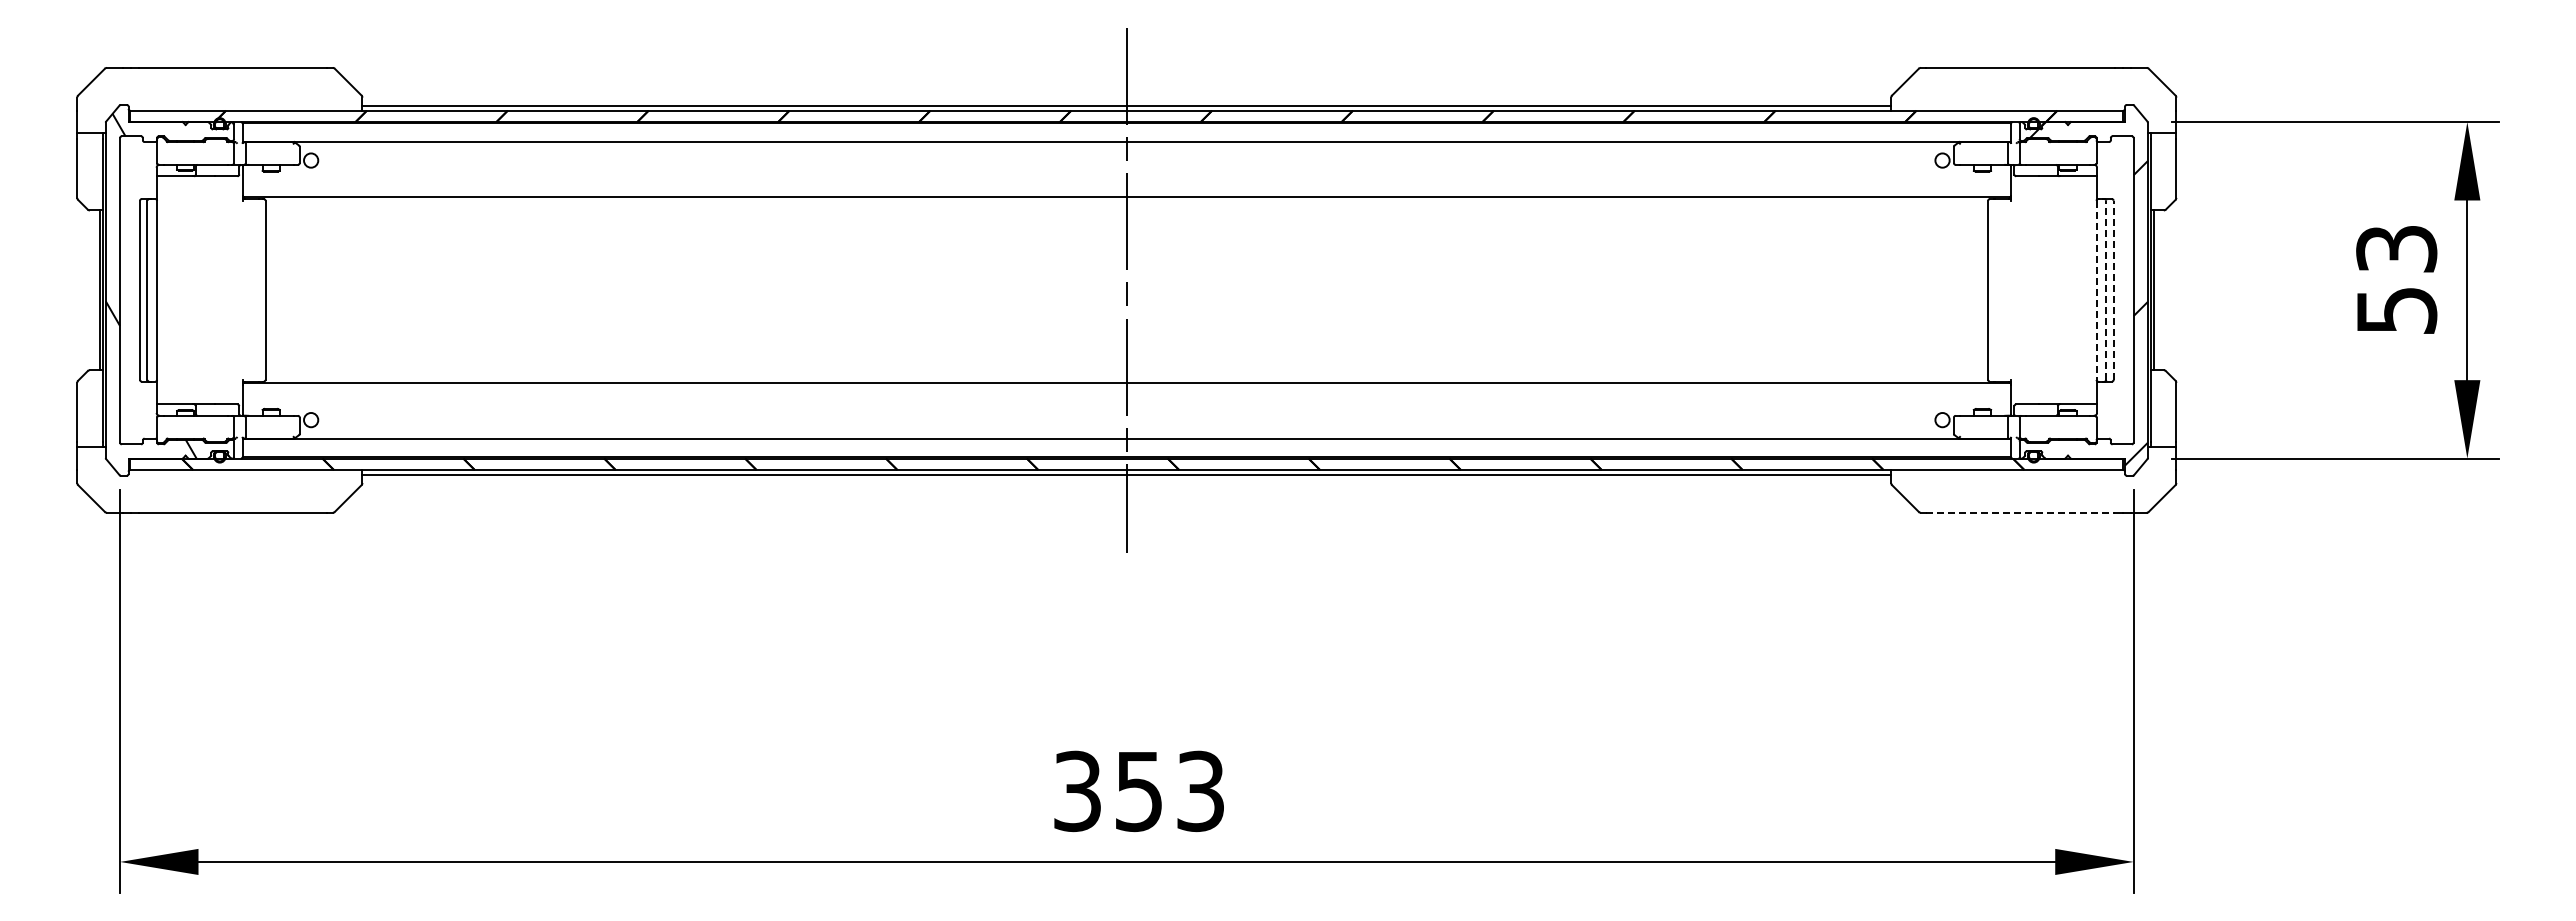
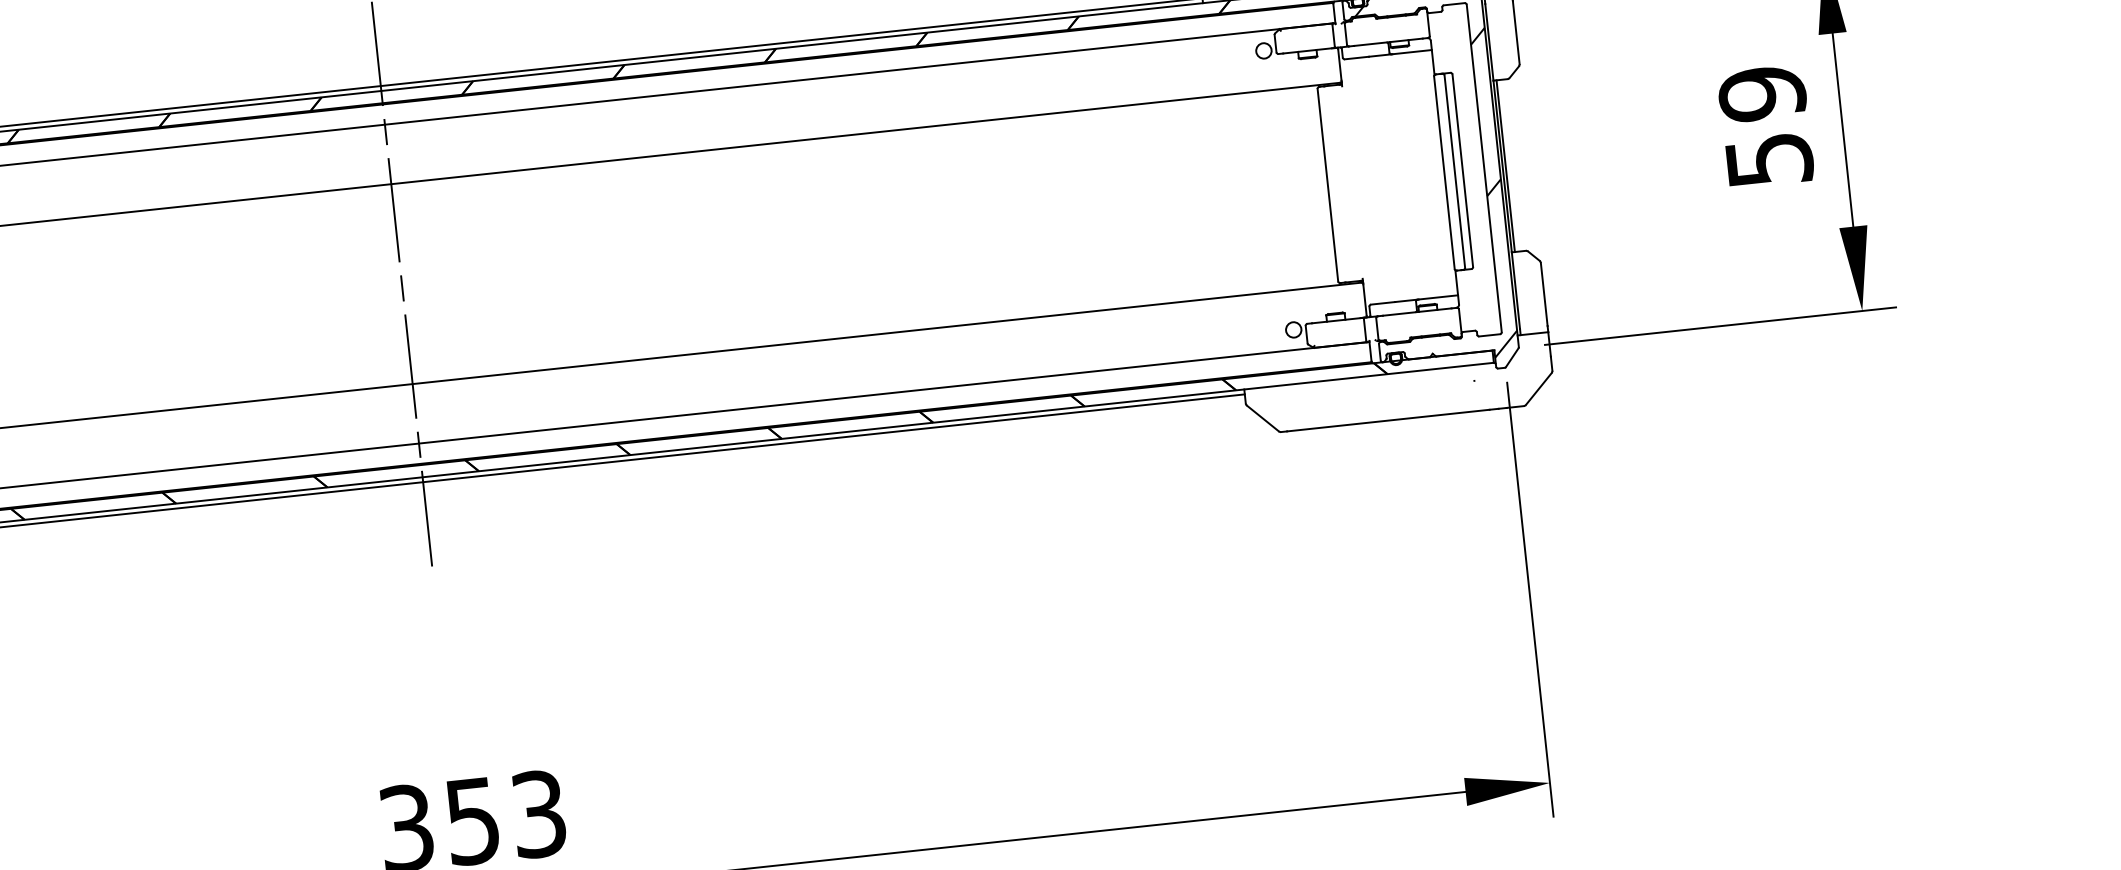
text: (2396, 249) -> (1762, 94), 53 -> 59
line: (2096, 290) -> (1444, 172), dashed -> solid
line: (2106, 290) -> (1455, 171), dashed -> solid
line: (2113, 290) -> (1462, 170), dashed -> solid
line: (2021, 512) -> (1389, 420), dashed -> solid

